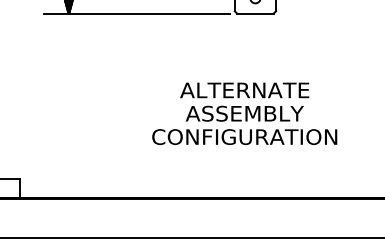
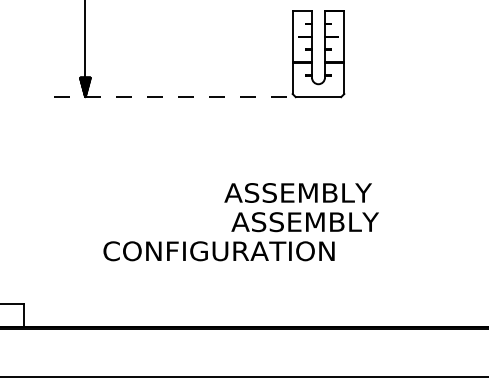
line: (136, 13) -> (169, 97), solid -> dashed
text: (253, 90) -> (315, 192), ALTERNATE -> ASSEMBLY
text: (244, 137) -> (218, 251), moved

